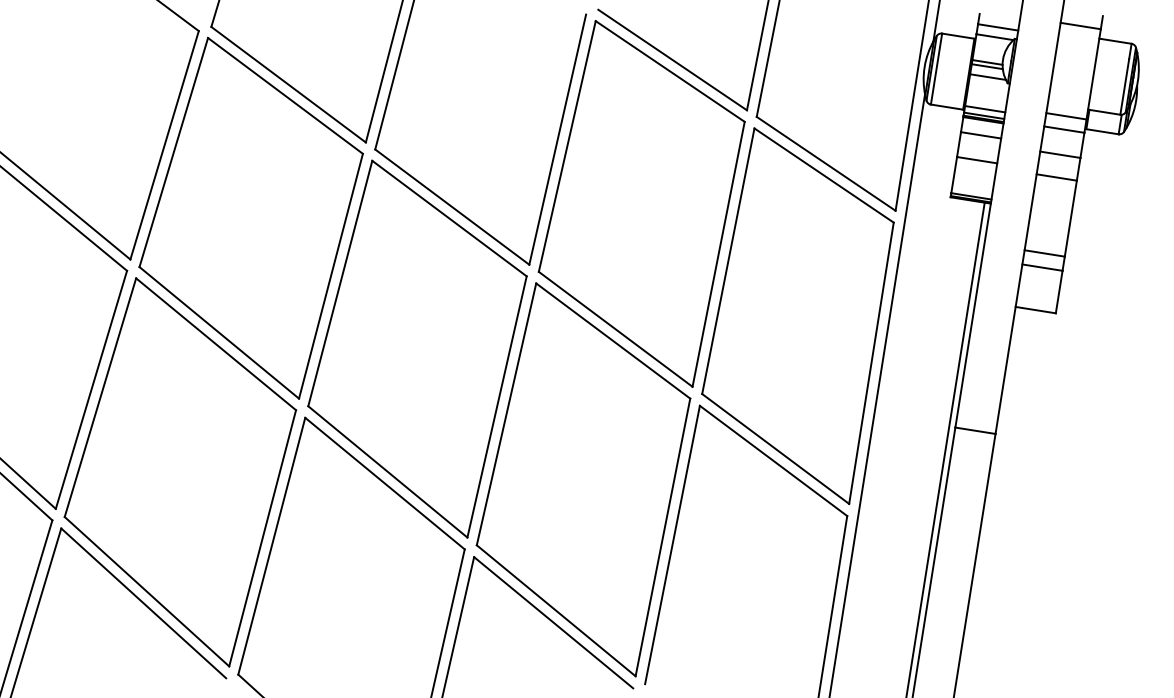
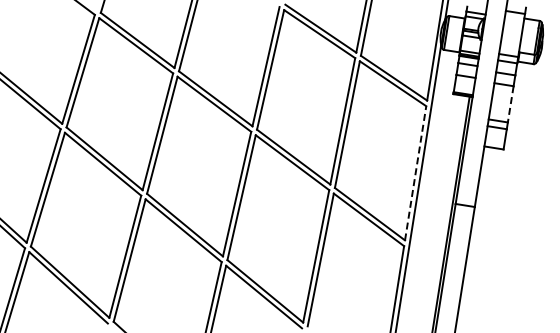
line: (1070, 218) -> (510, 104), solid -> dashed
line: (871, 363) -> (415, 173), solid -> dashed

